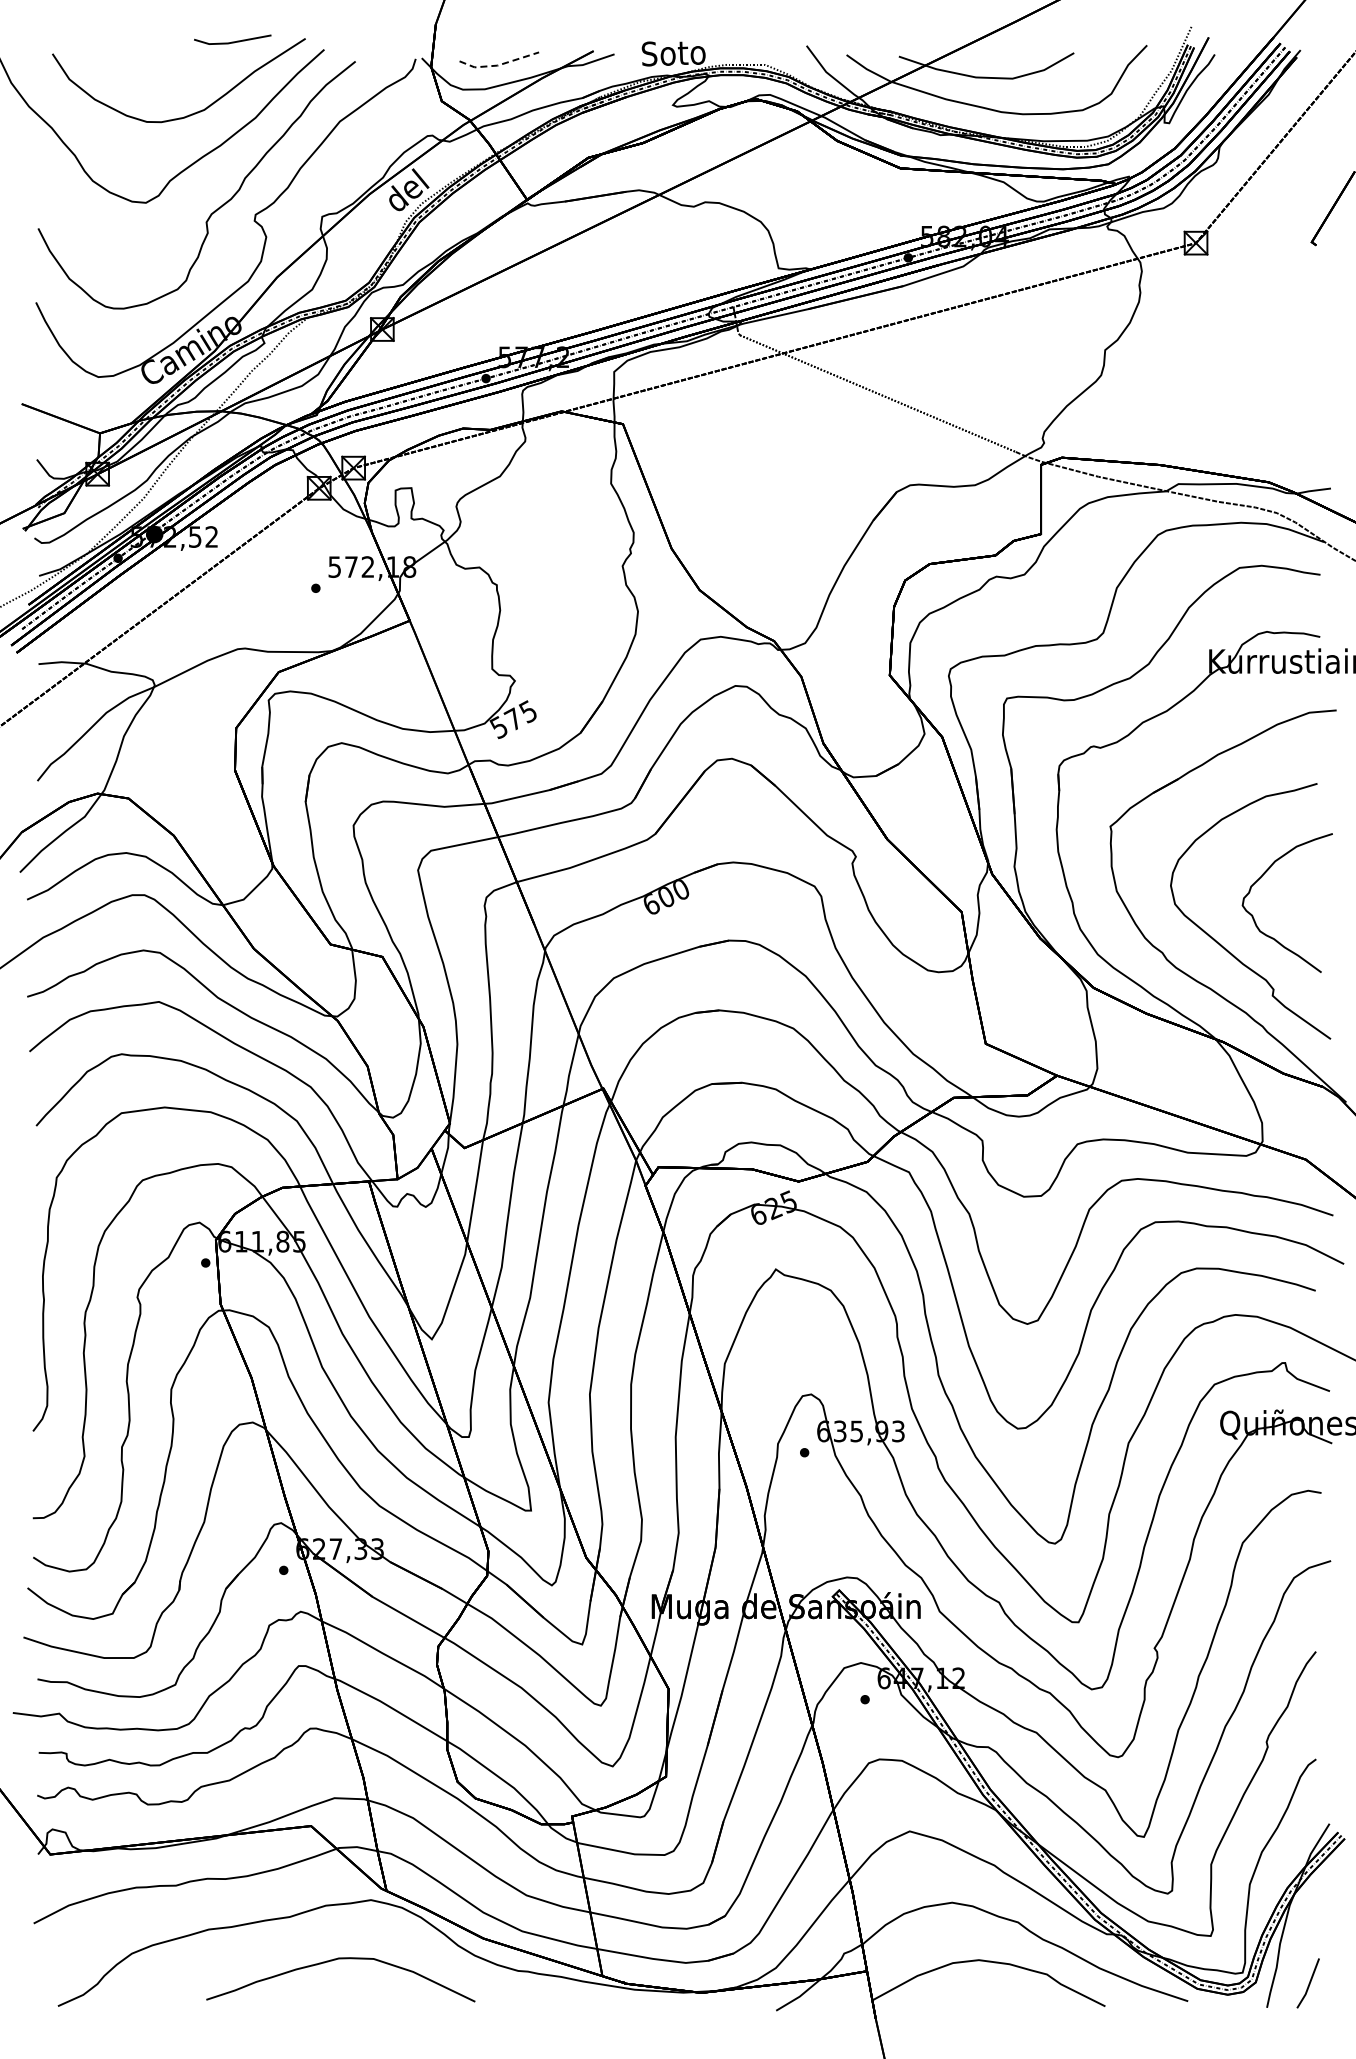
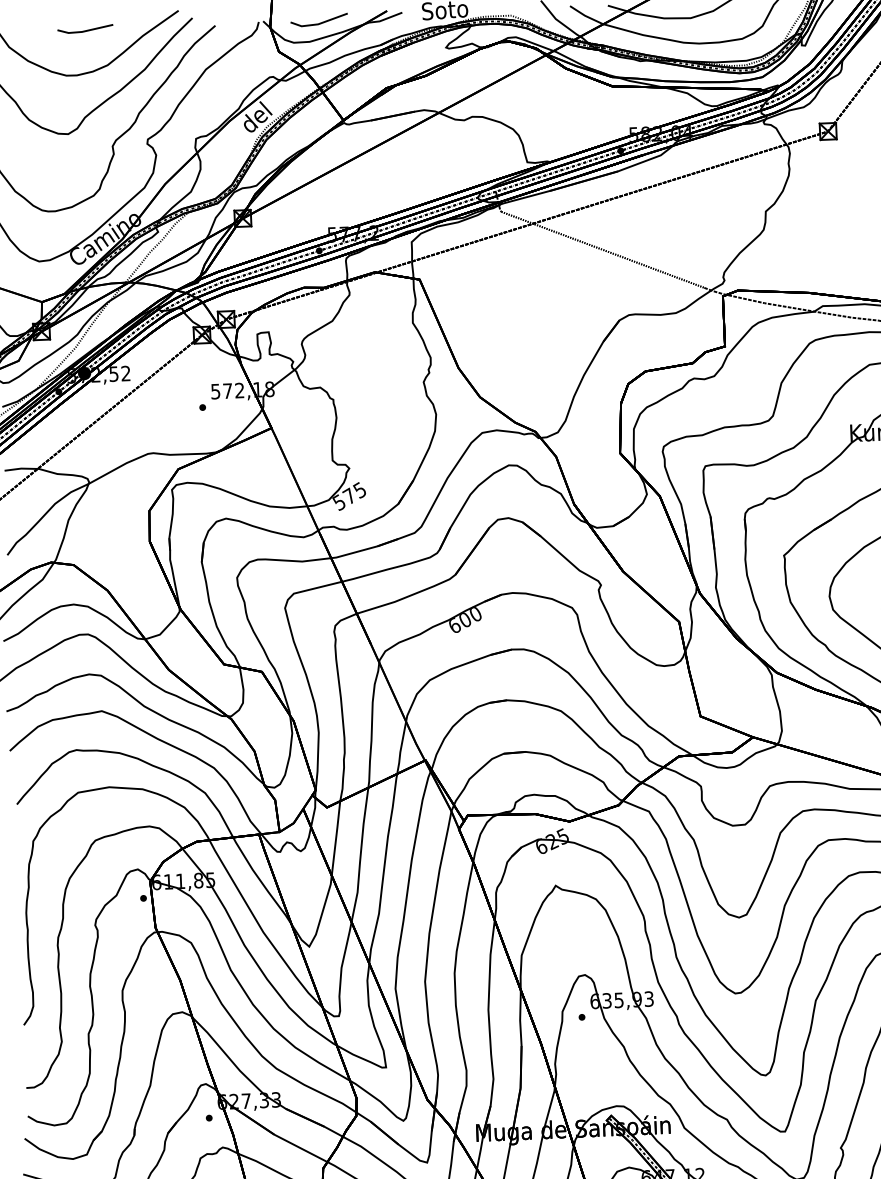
line: (232, 41) -> (85, 30), moved
line: (498, 65) -> (318, 24), dashed -> solid

